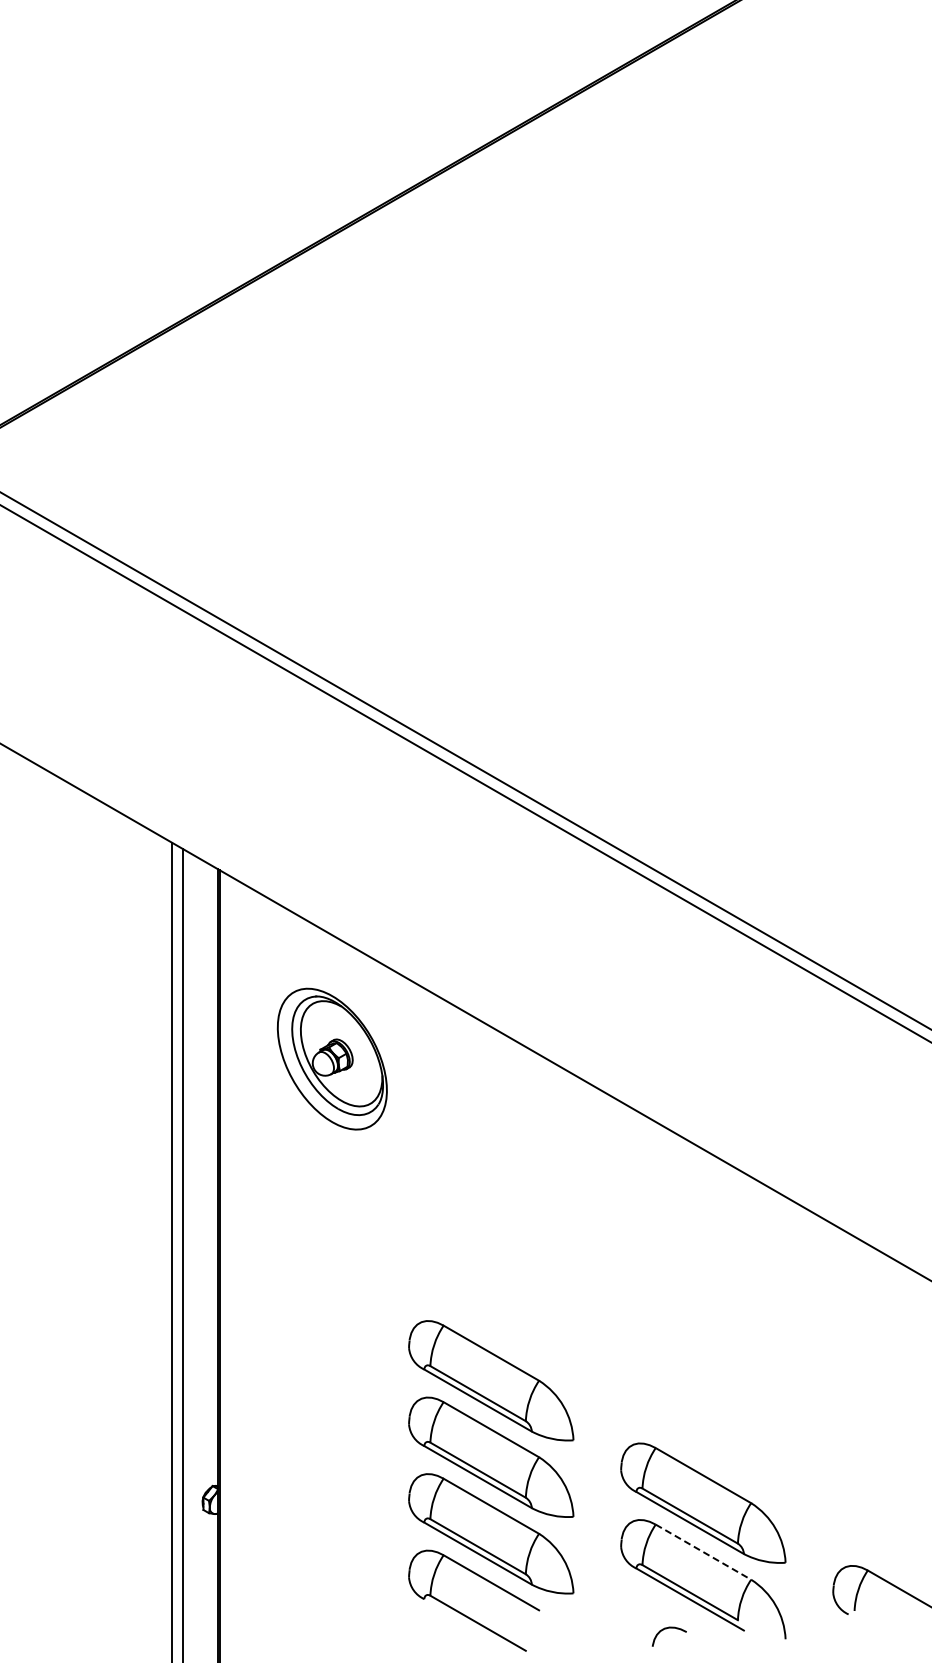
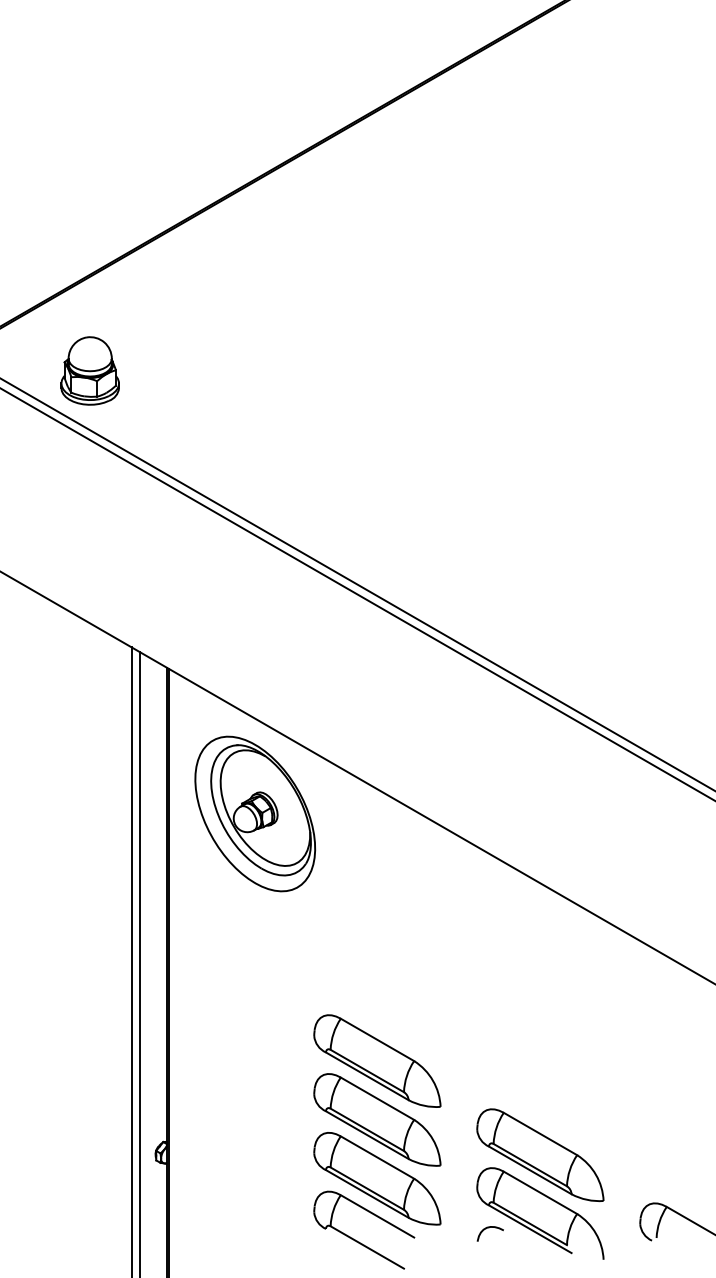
part: (117, 482) -> (90, 370), added
part: (332, 1058) -> (255, 813), size x1.43
line: (703, 1552) -> (540, 1193), dashed -> solid
curve: (666, 1629) -> (488, 1228), moved

